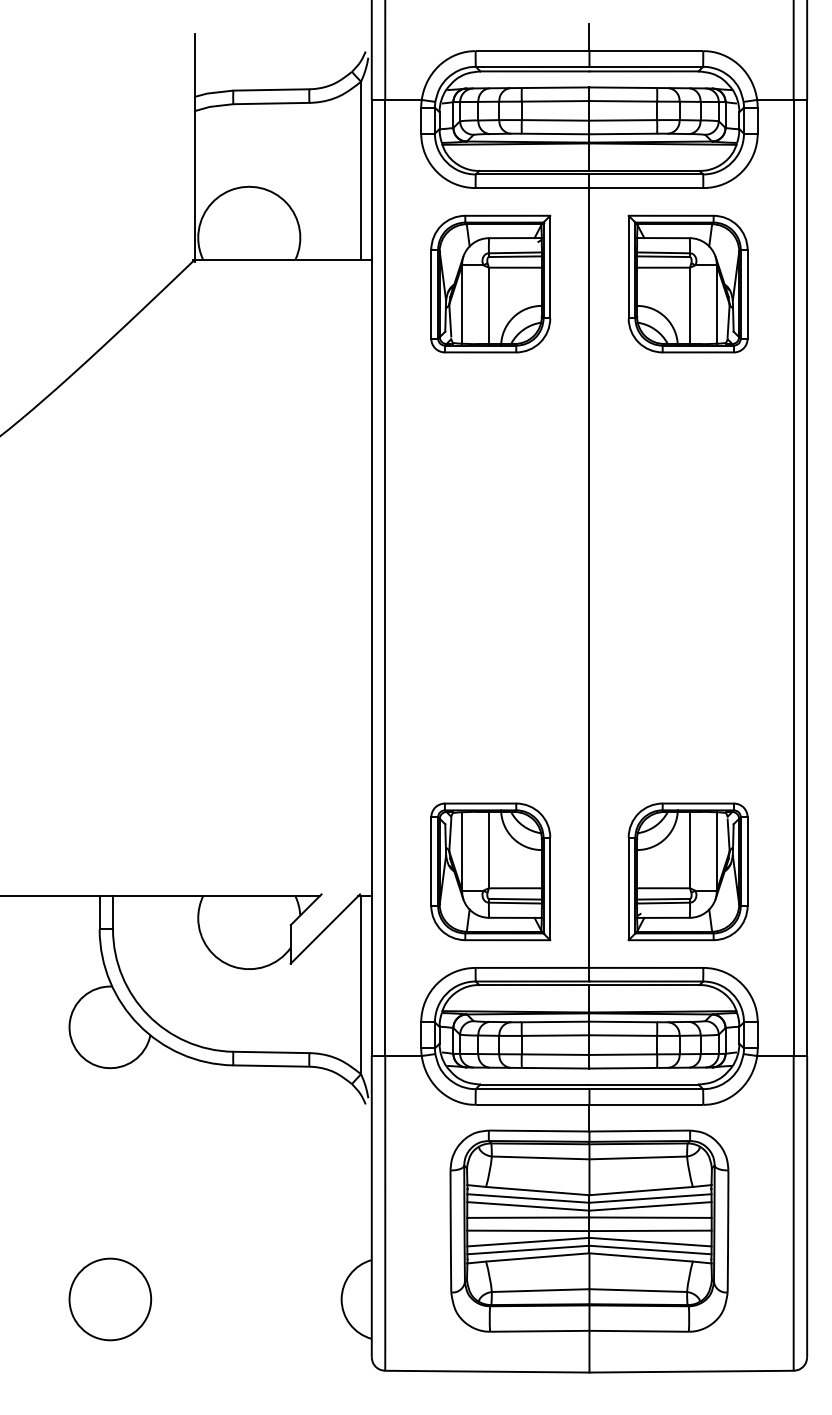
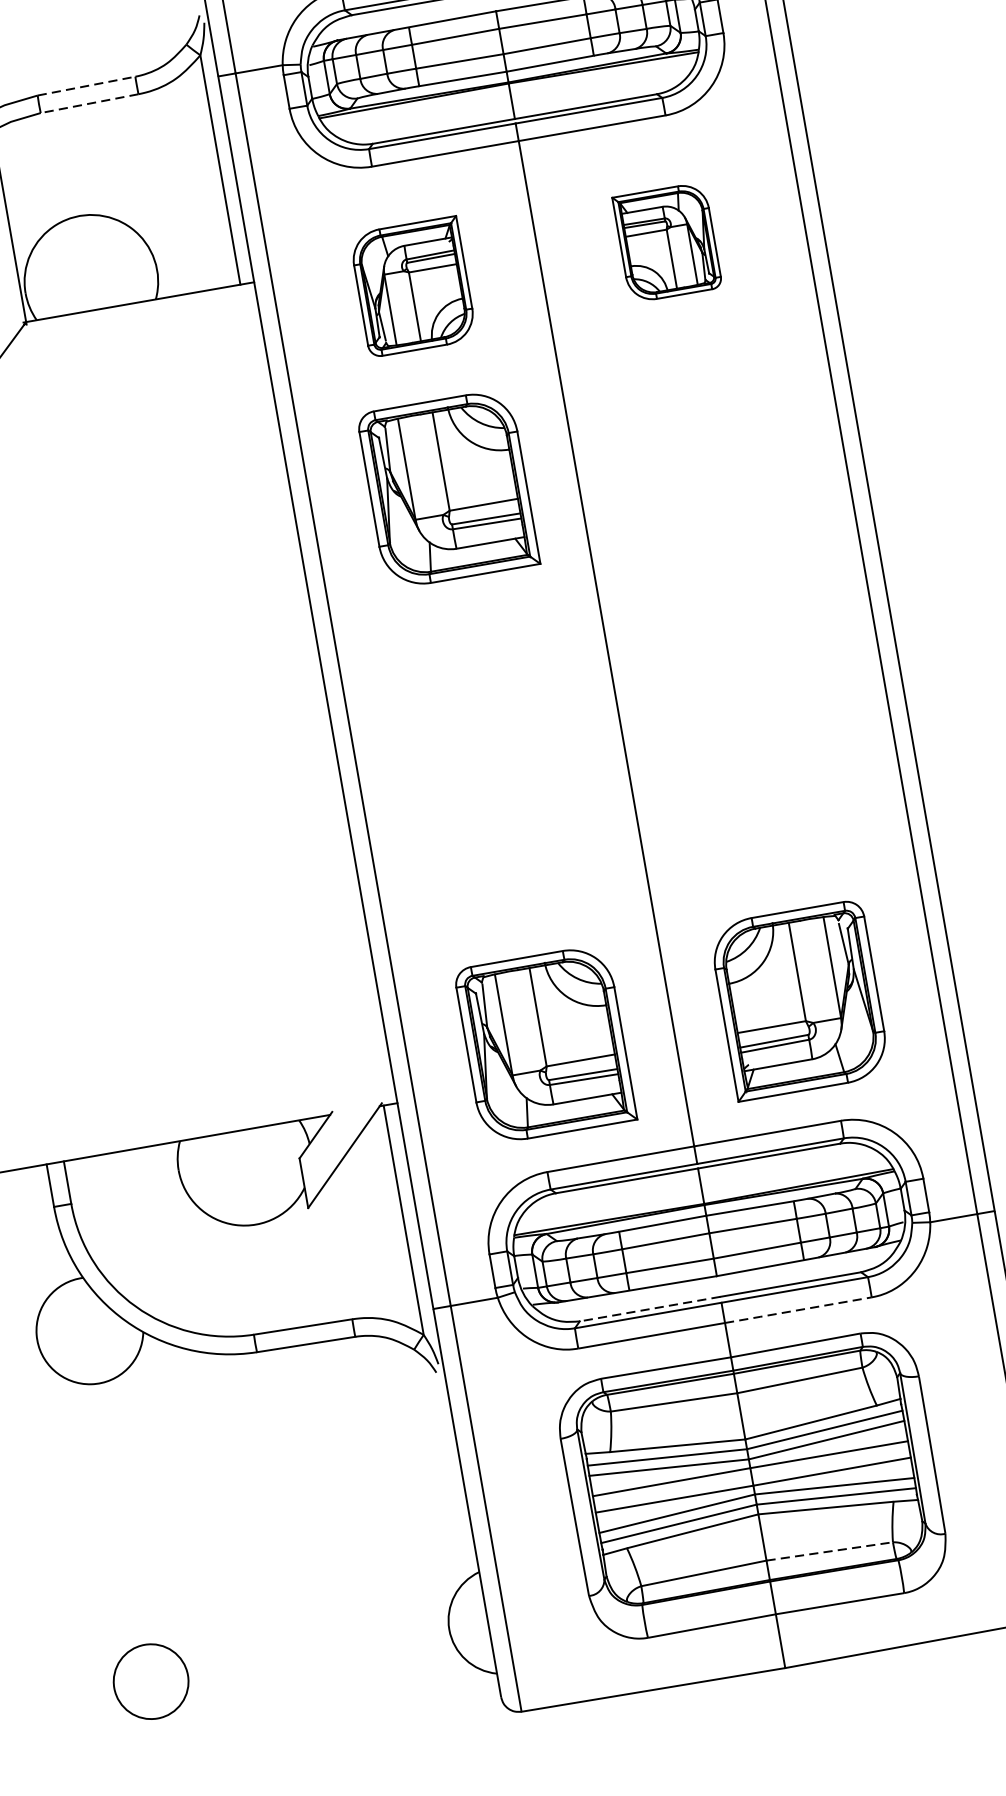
line: (271, 89) -> (86, 85), solid -> dashed
line: (270, 103) -> (88, 103), solid -> dashed
part: (490, 283) -> (412, 286), size x0.7
part: (687, 283) -> (666, 242), size x0.6
part: (490, 440) -> (447, 488), added
line: (534, 1084) -> (649, 1309), solid -> dashed
line: (645, 1104) -> (797, 1309), solid -> dashed
line: (638, 1290) -> (830, 1551), solid -> dashed
circle: (110, 1299) -> (151, 1681), size x0.7

